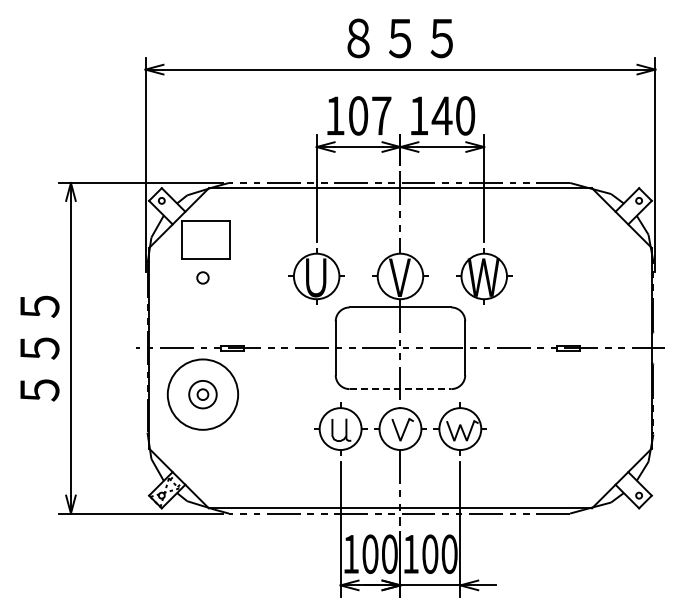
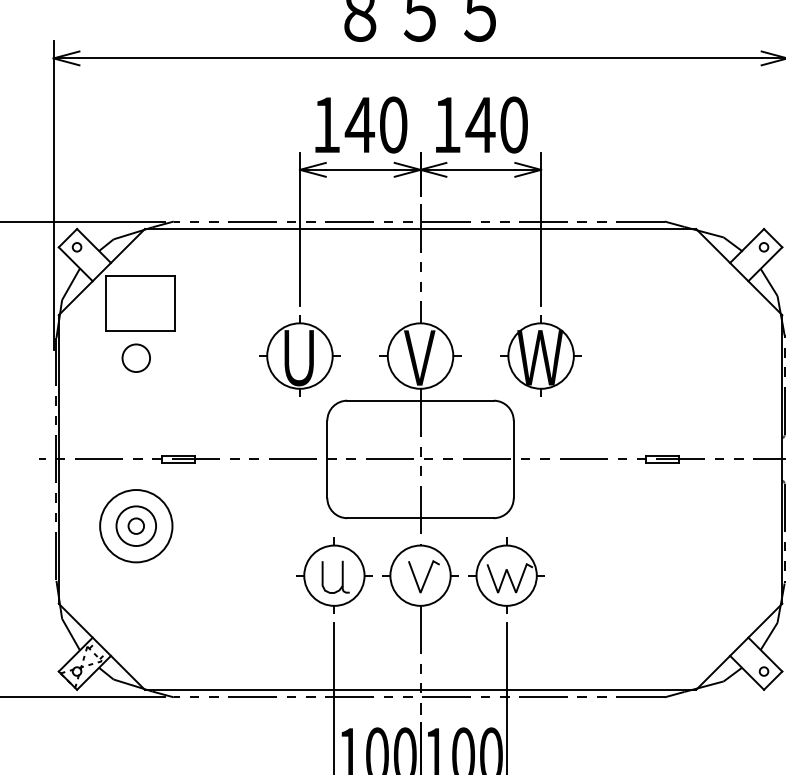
text: (369, 115) -> (375, 124), 107 -> 140
circle: (202, 277) -> (135, 357), size x1.67
line: (400, 389) -> (420, 518), dashed -> solid
circle: (202, 394) -> (135, 525), size x0.71

